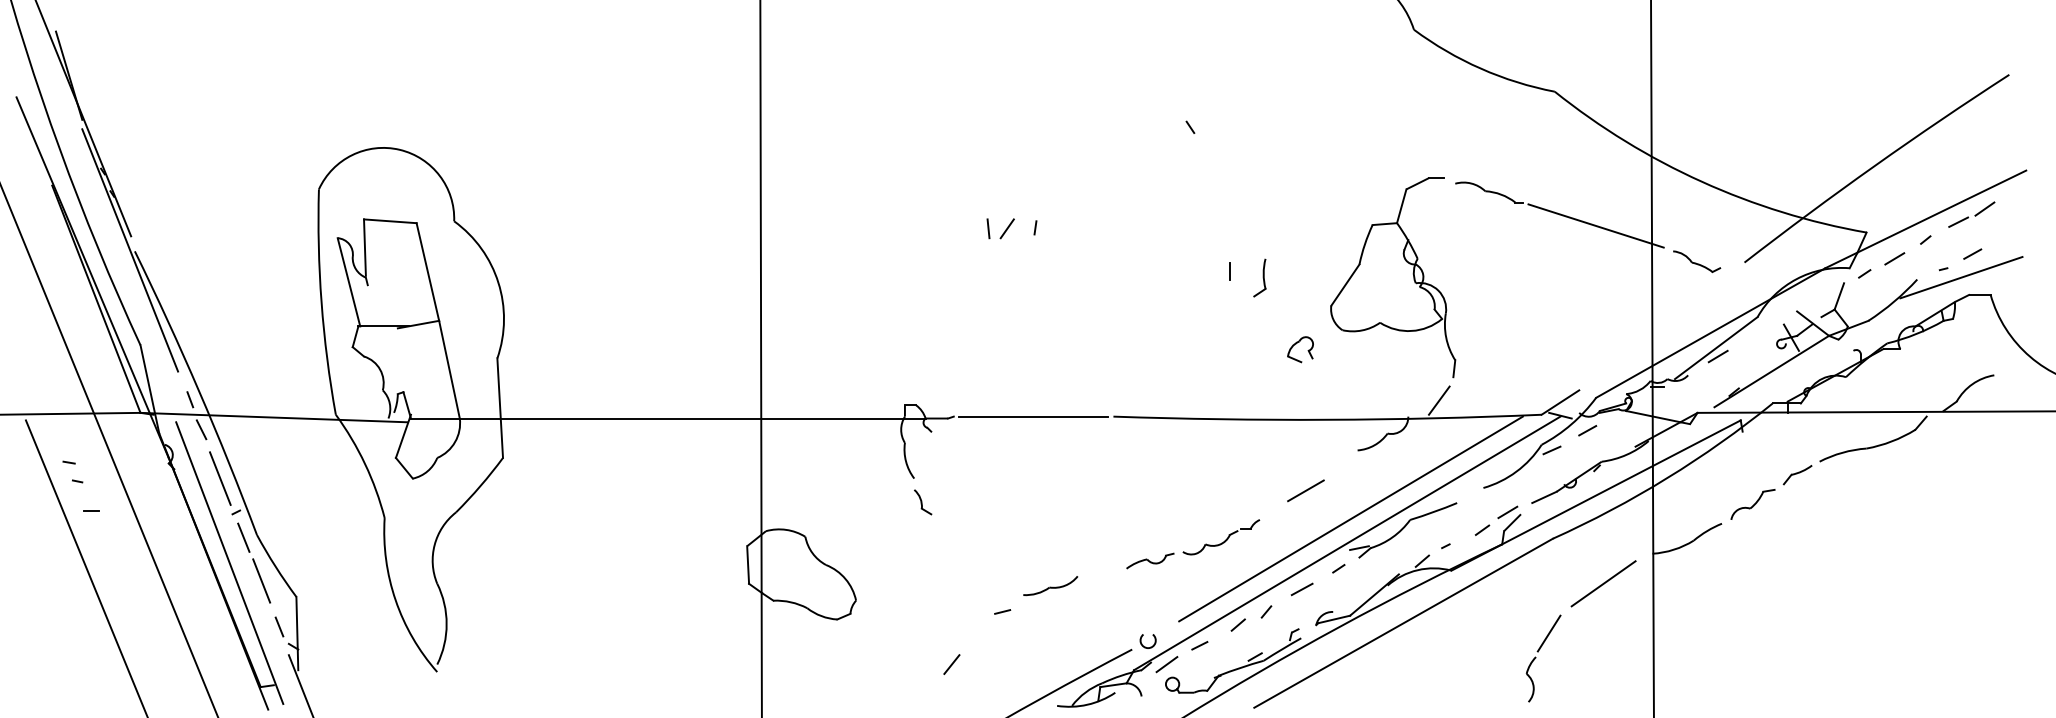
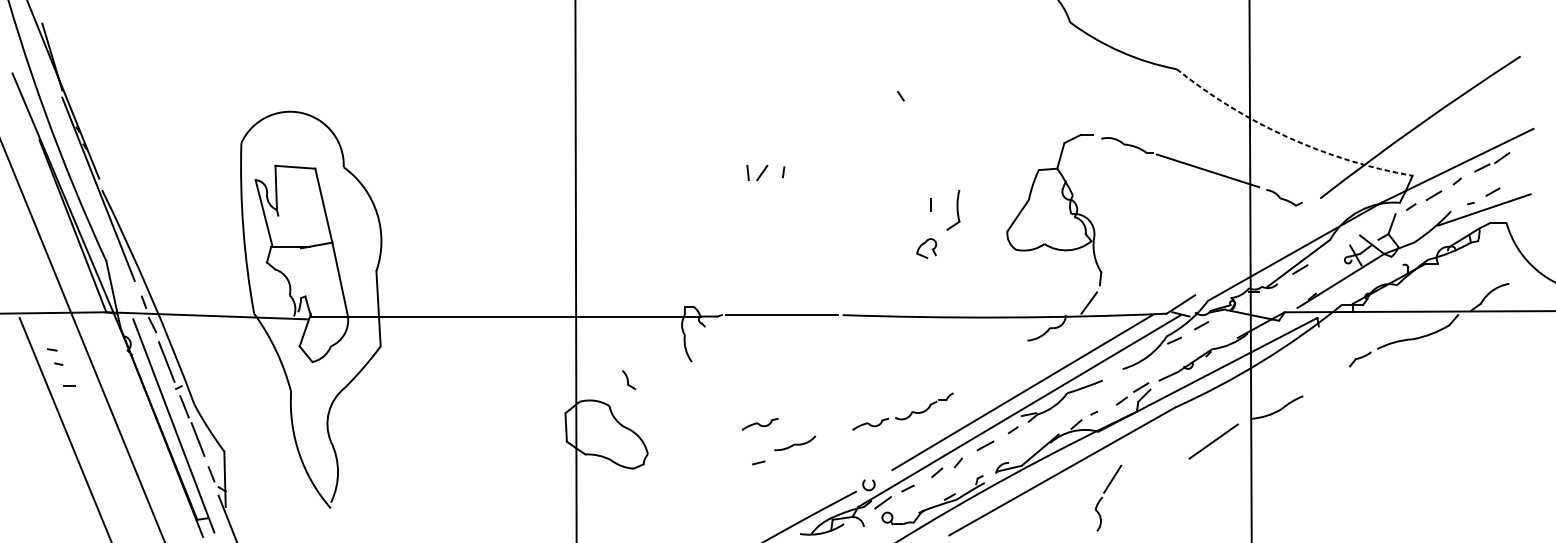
arc: (1701, 181) -> (1287, 137), solid -> dashed
part: (1259, 277) -> (953, 209), size x1.4
part: (1296, 344) -> (923, 244), moved
line: (1305, 490) -> (988, 371), removed
part: (923, 502) -> (629, 380), moved
part: (1752, 504) -> (1326, 381), removed
part: (1004, 560) -> (760, 423), added
part: (1536, 658) -> (1103, 498), moved
line: (951, 664) -> (720, 502), removed

